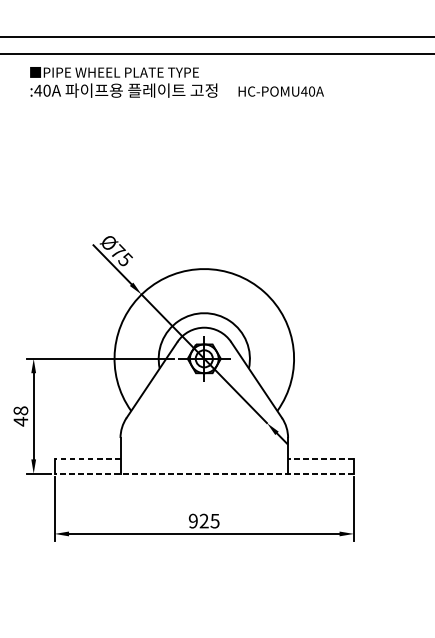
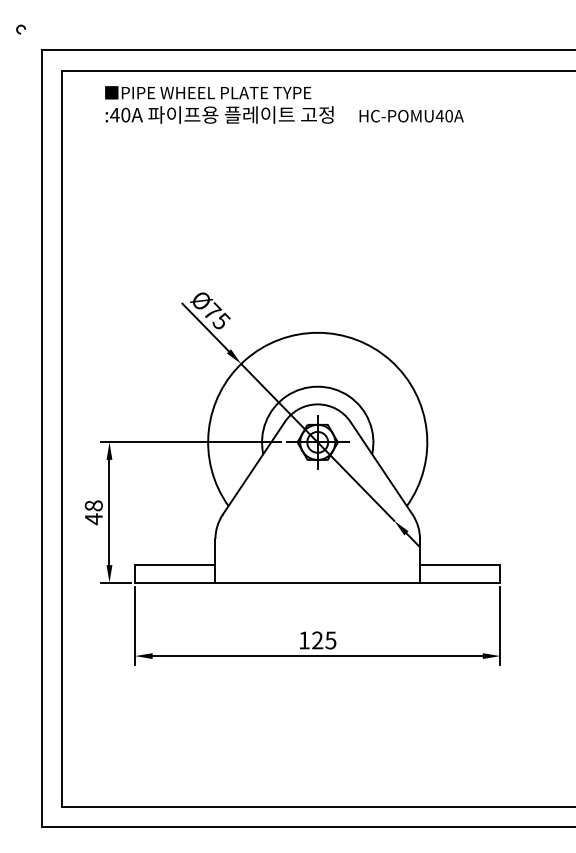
line: (86, 459) -> (174, 565), dashed -> solid
line: (320, 459) -> (459, 565), dashed -> solid
line: (204, 473) -> (317, 582), dashed -> solid
text: (192, 521) -> (303, 640), 925 -> 125

